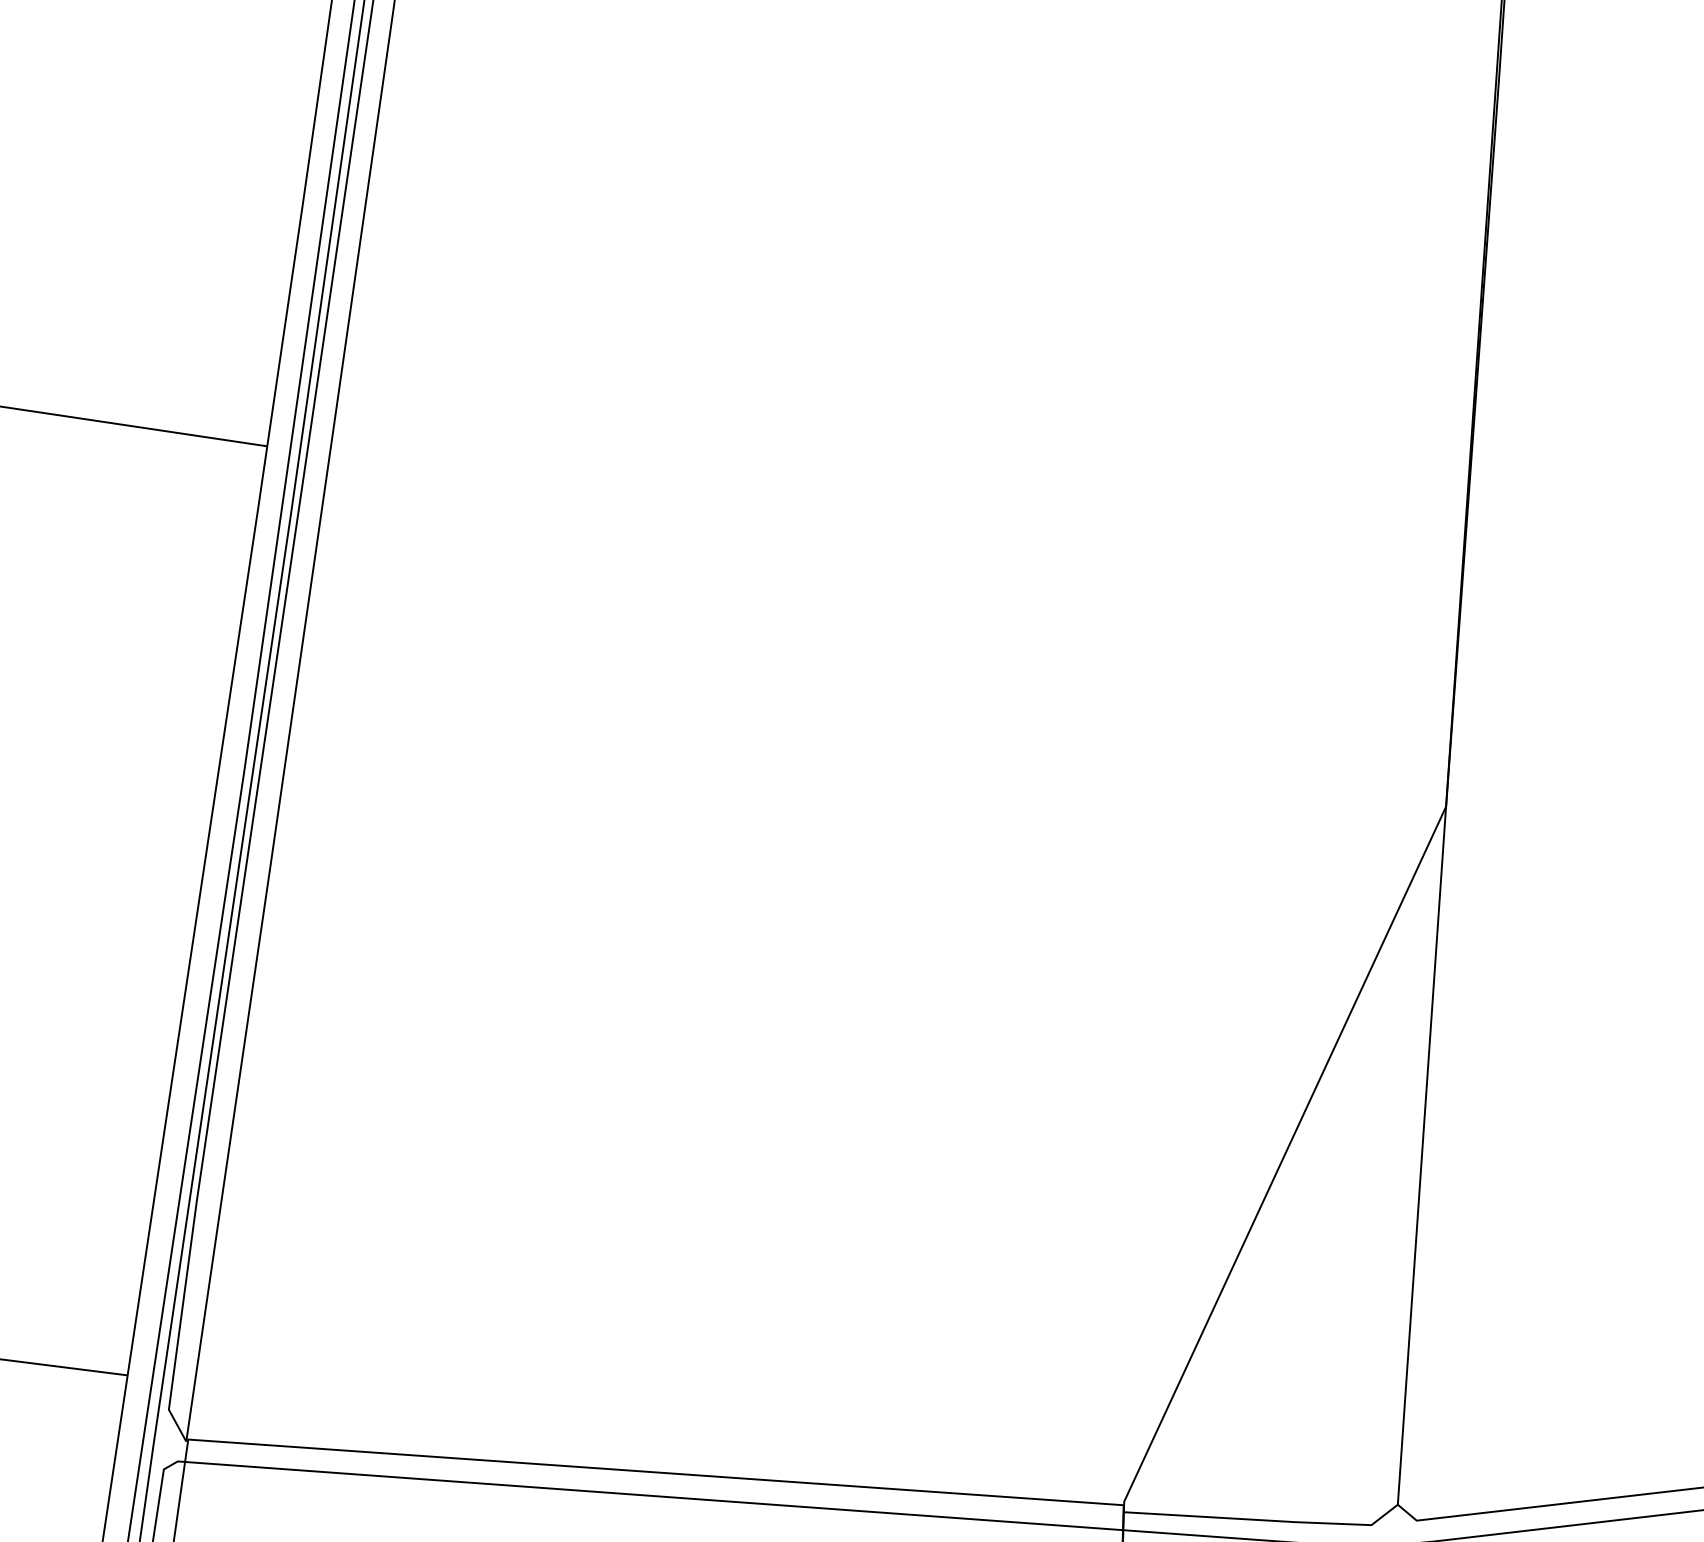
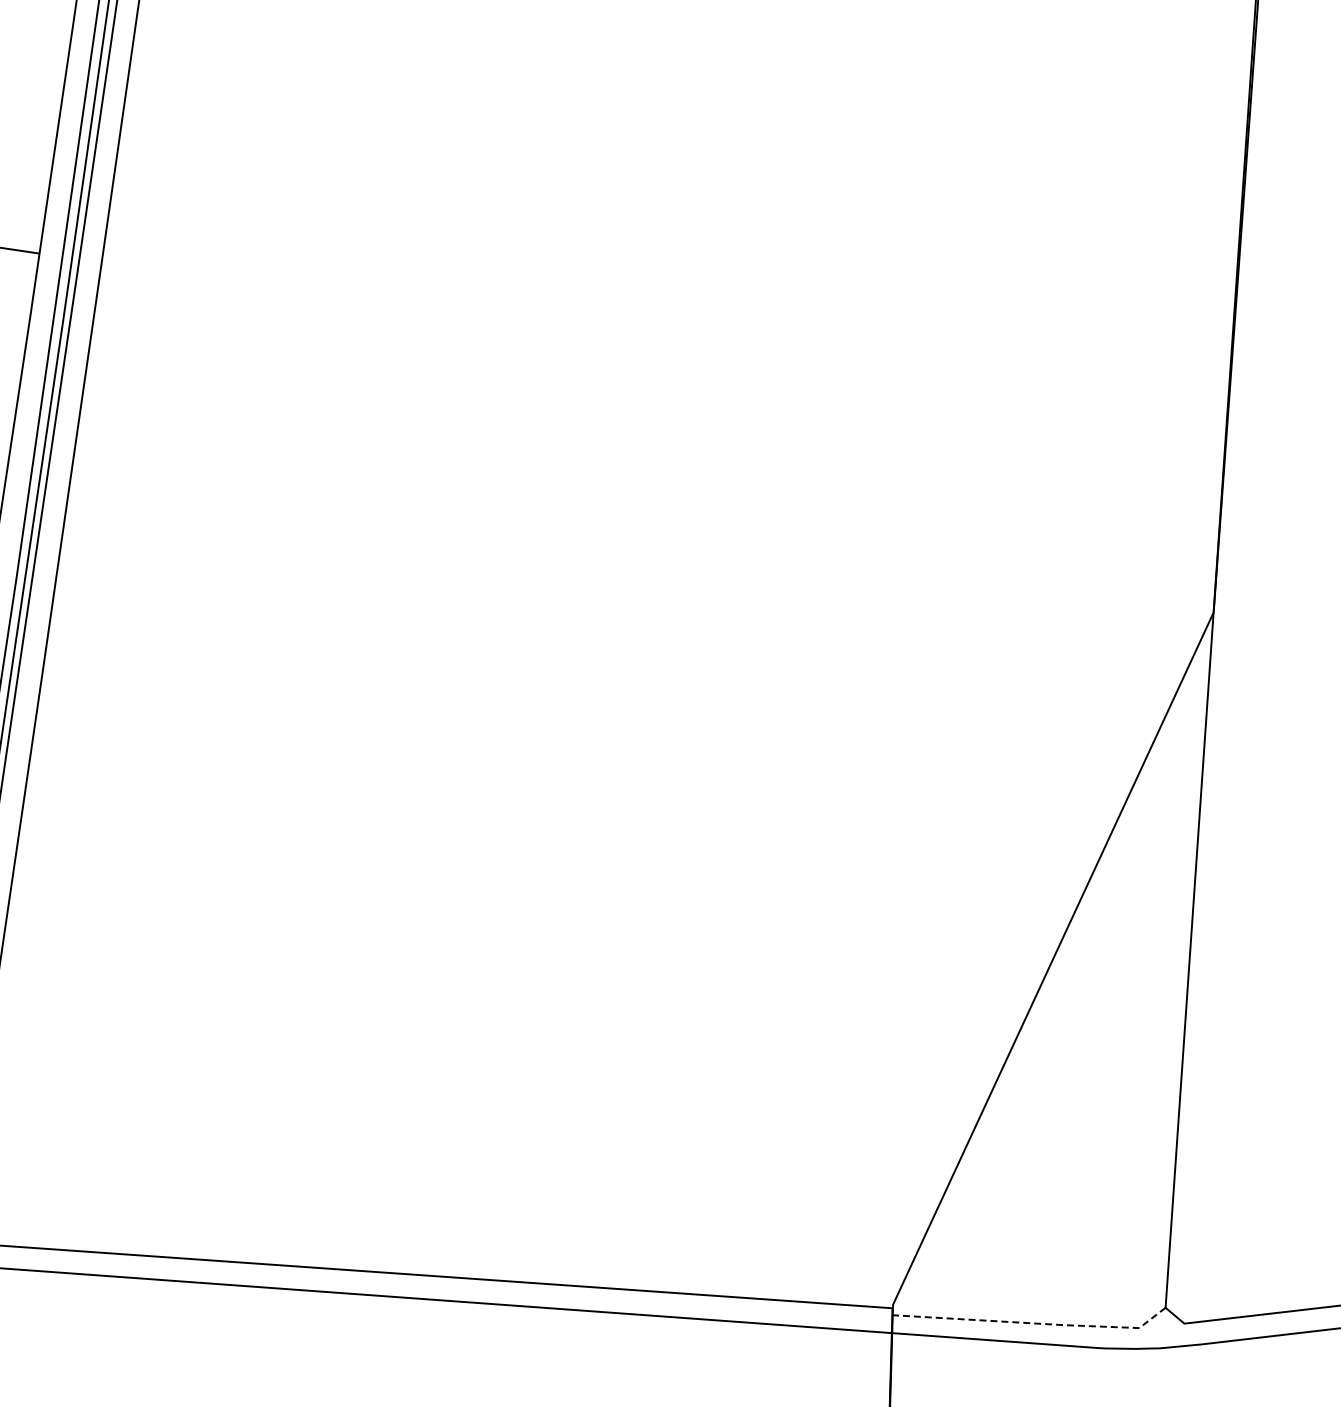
line: (1265, 1520) -> (1033, 1323), solid -> dashed

